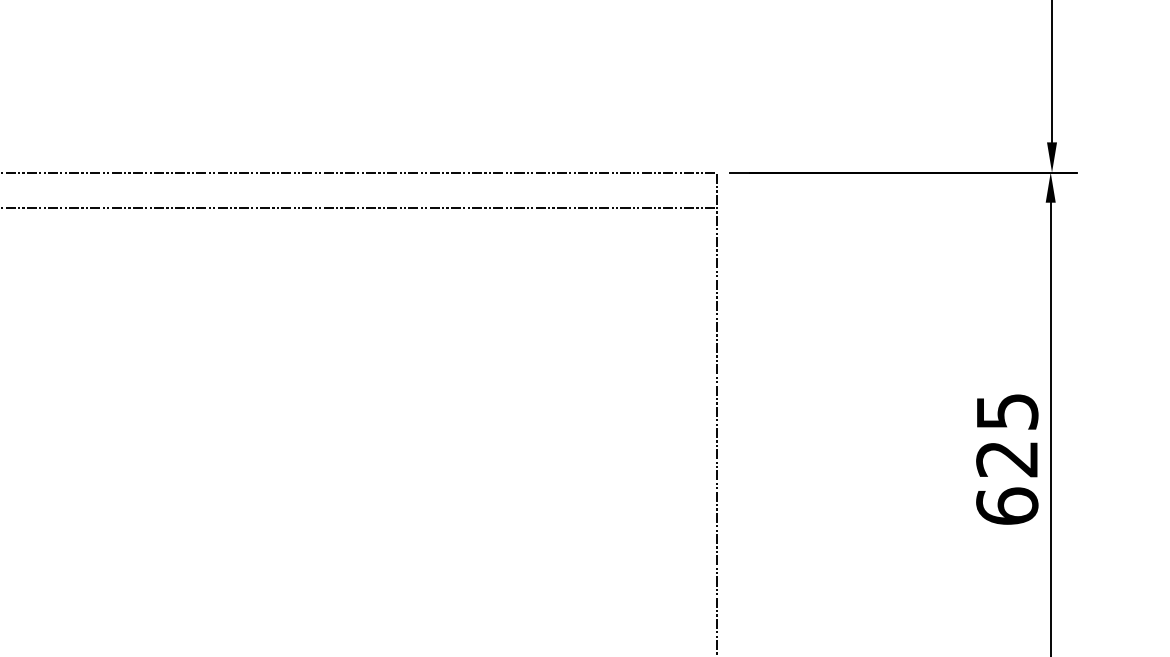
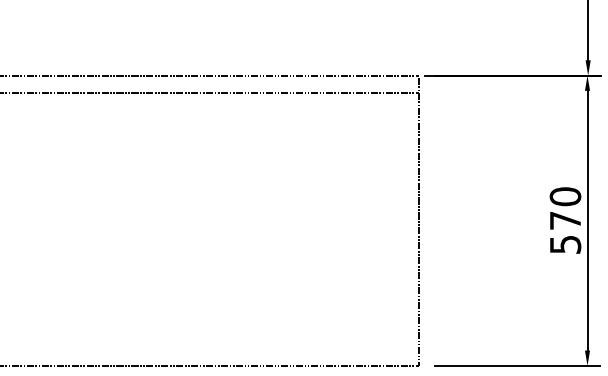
text: (1007, 458) -> (565, 220), 625 -> 570

